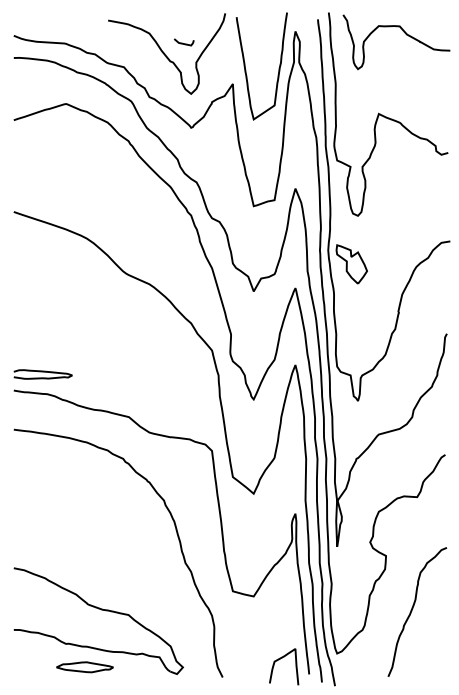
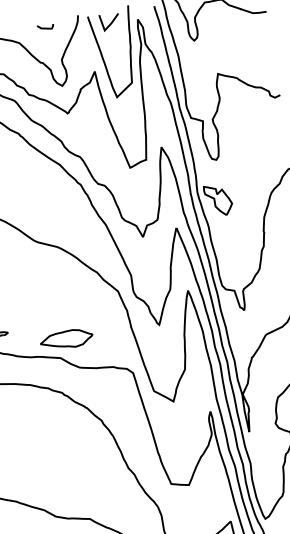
curve: (263, 28) -> (111, 21), added
curve: (184, 43) -> (46, 28), moved
part: (139, 396) -> (65, 339), added

